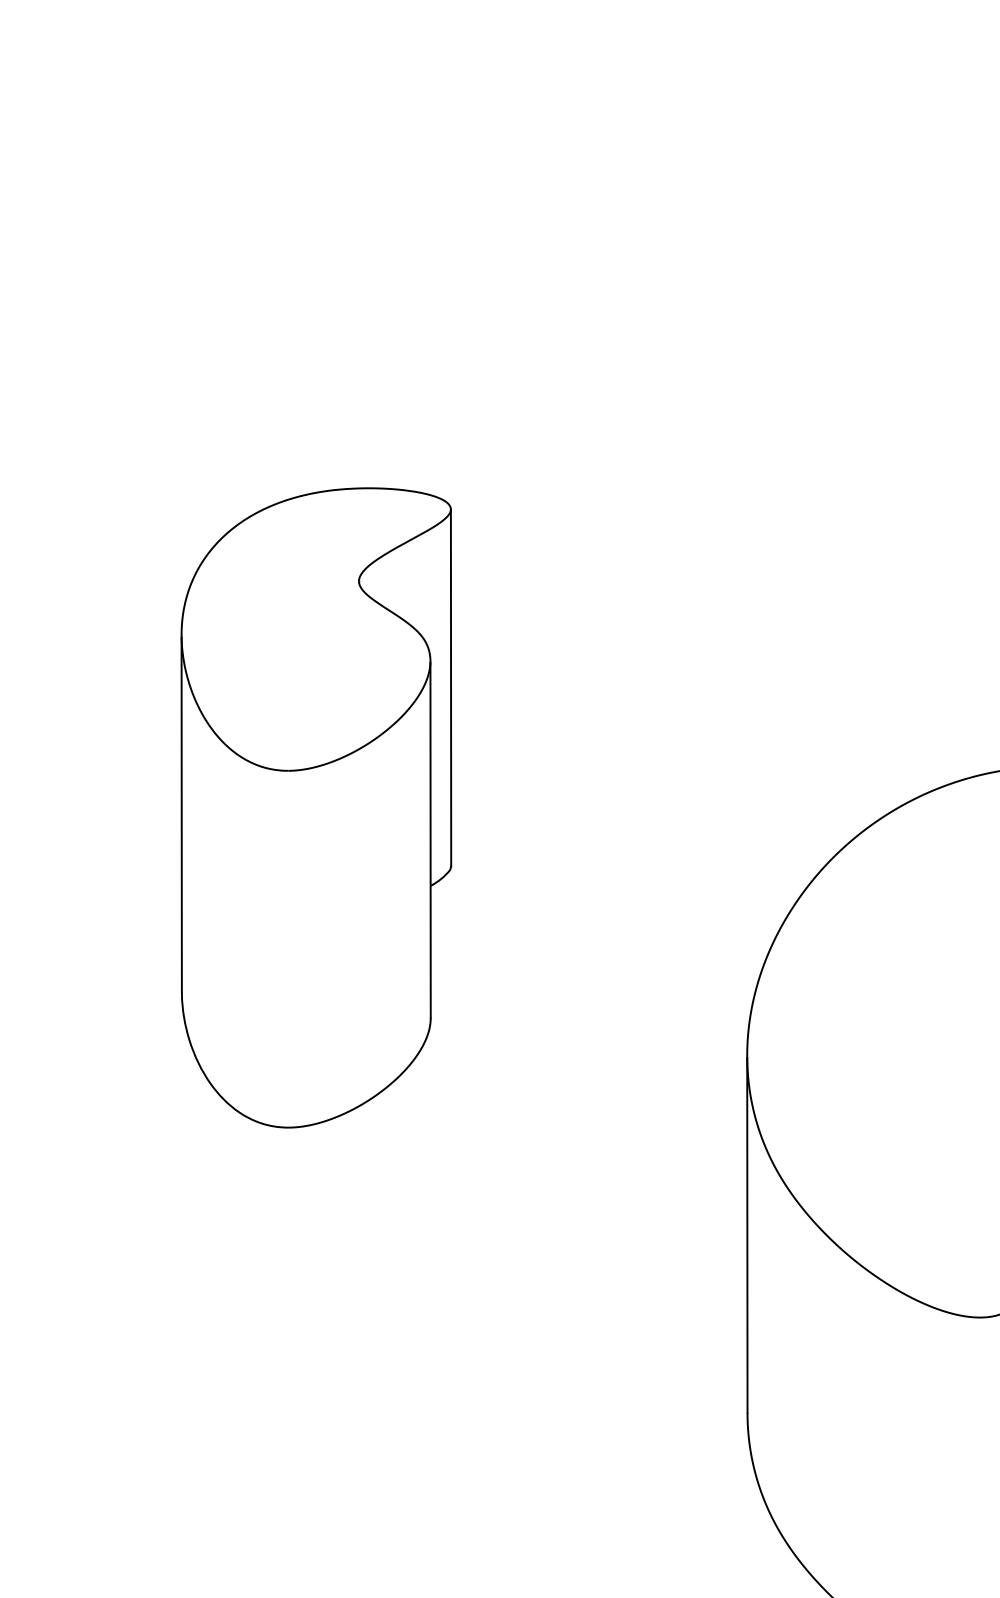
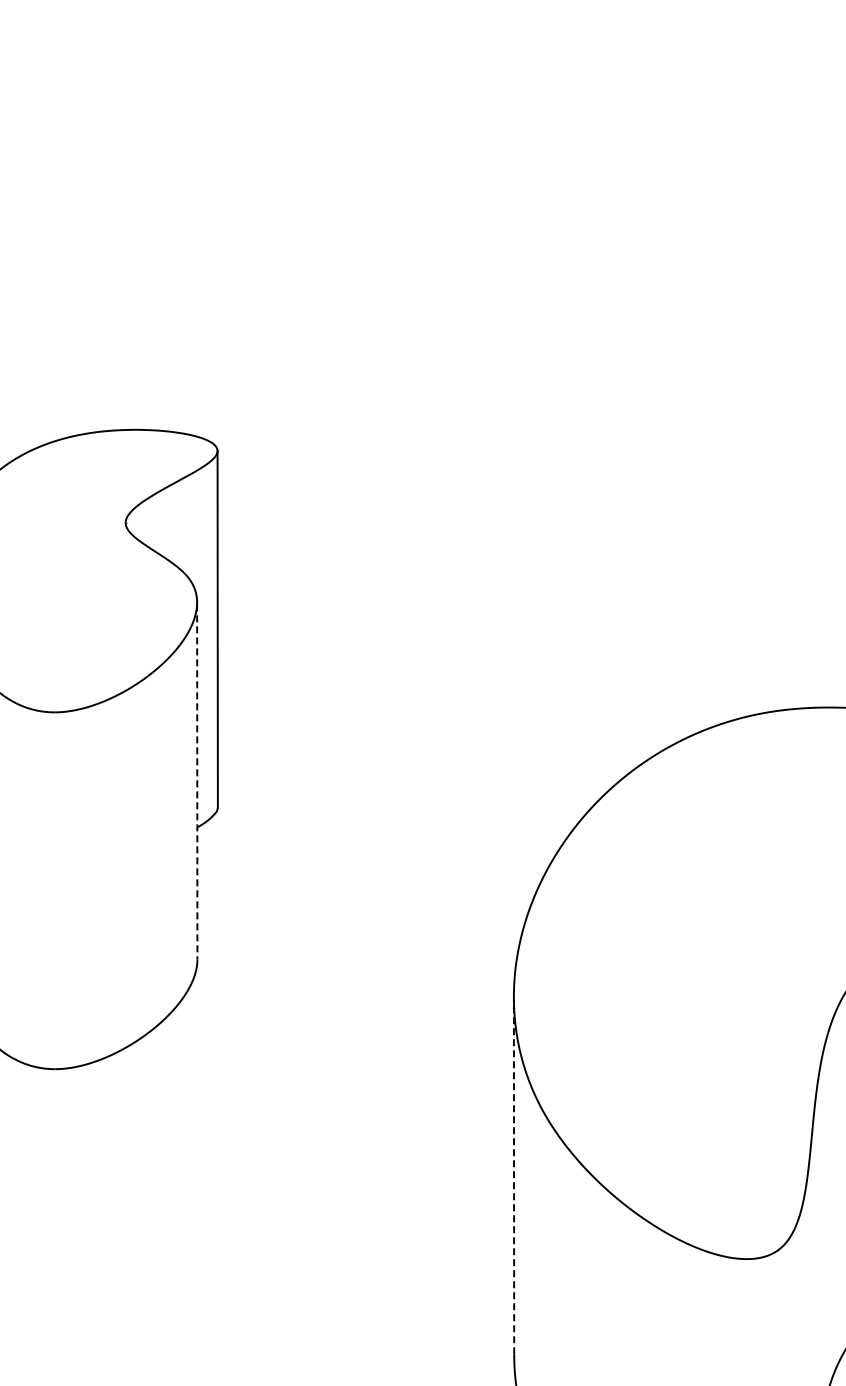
line: (430, 840) -> (197, 782), solid -> dashed
line: (747, 1234) -> (514, 1176), solid -> dashed

